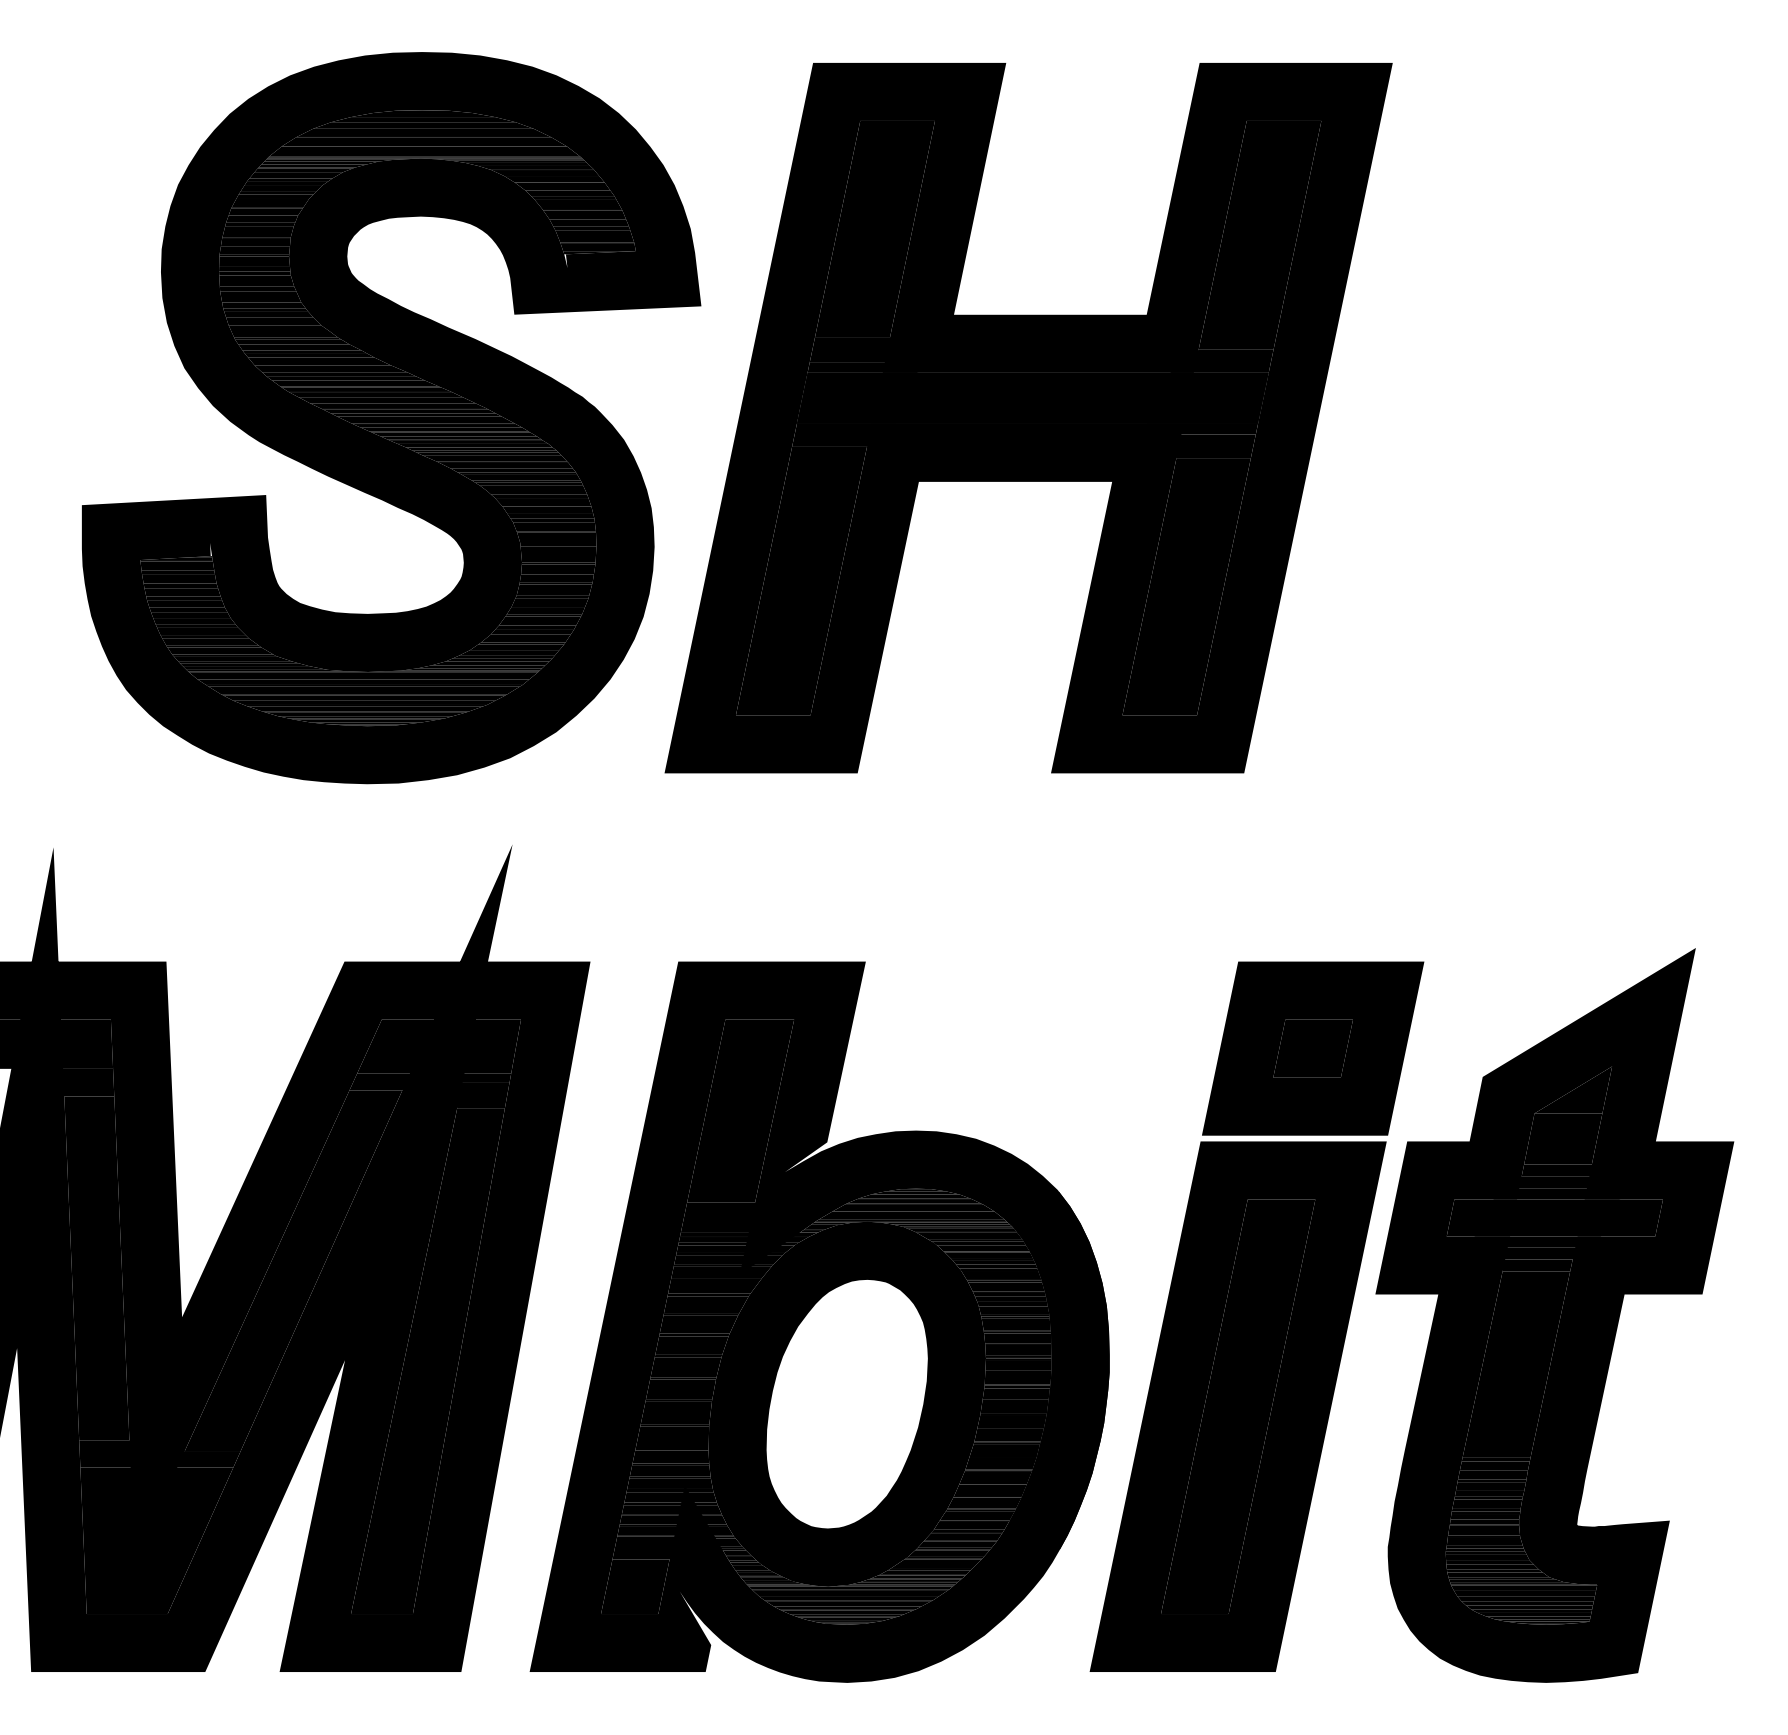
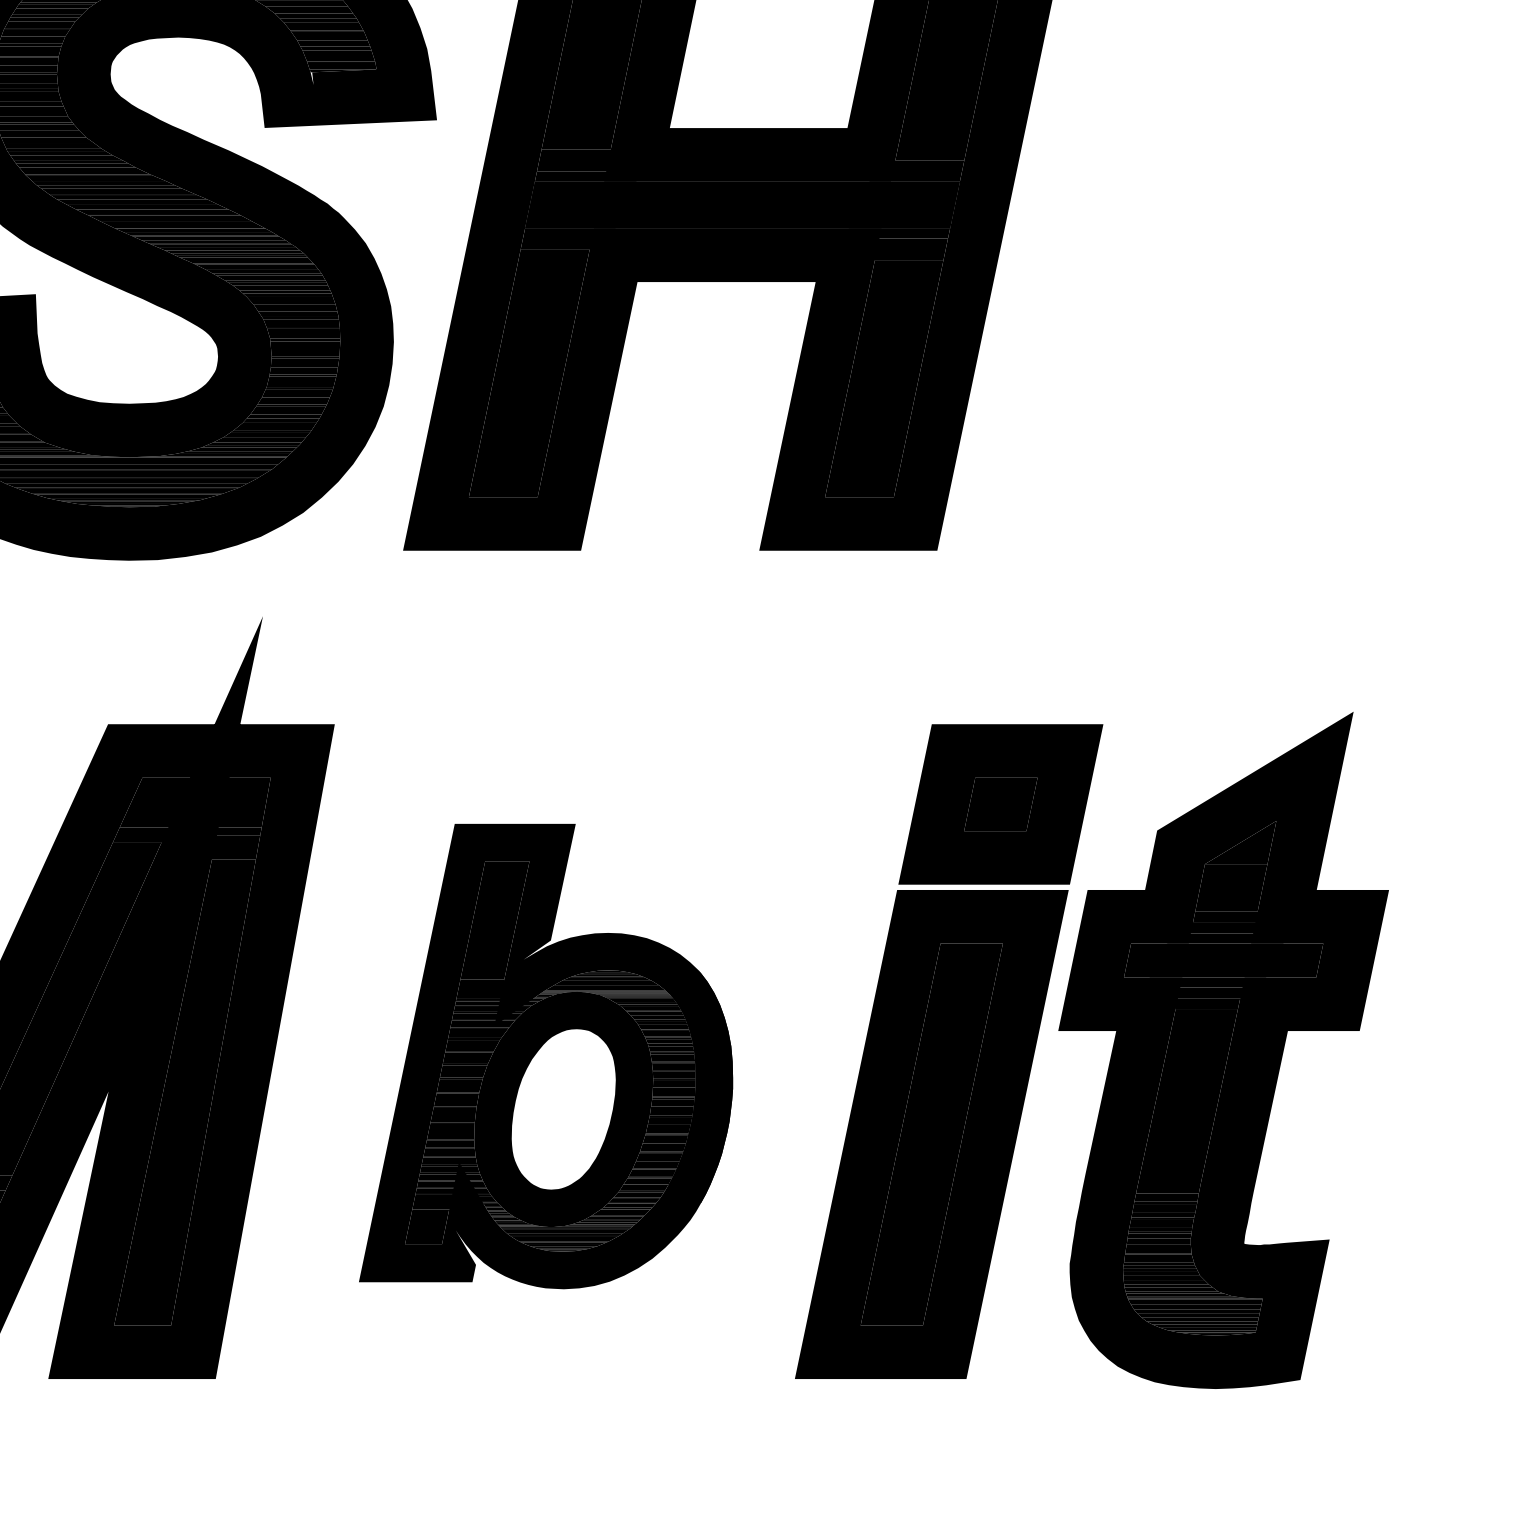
part: (819, 1321) -> (545, 1055), size x0.7

